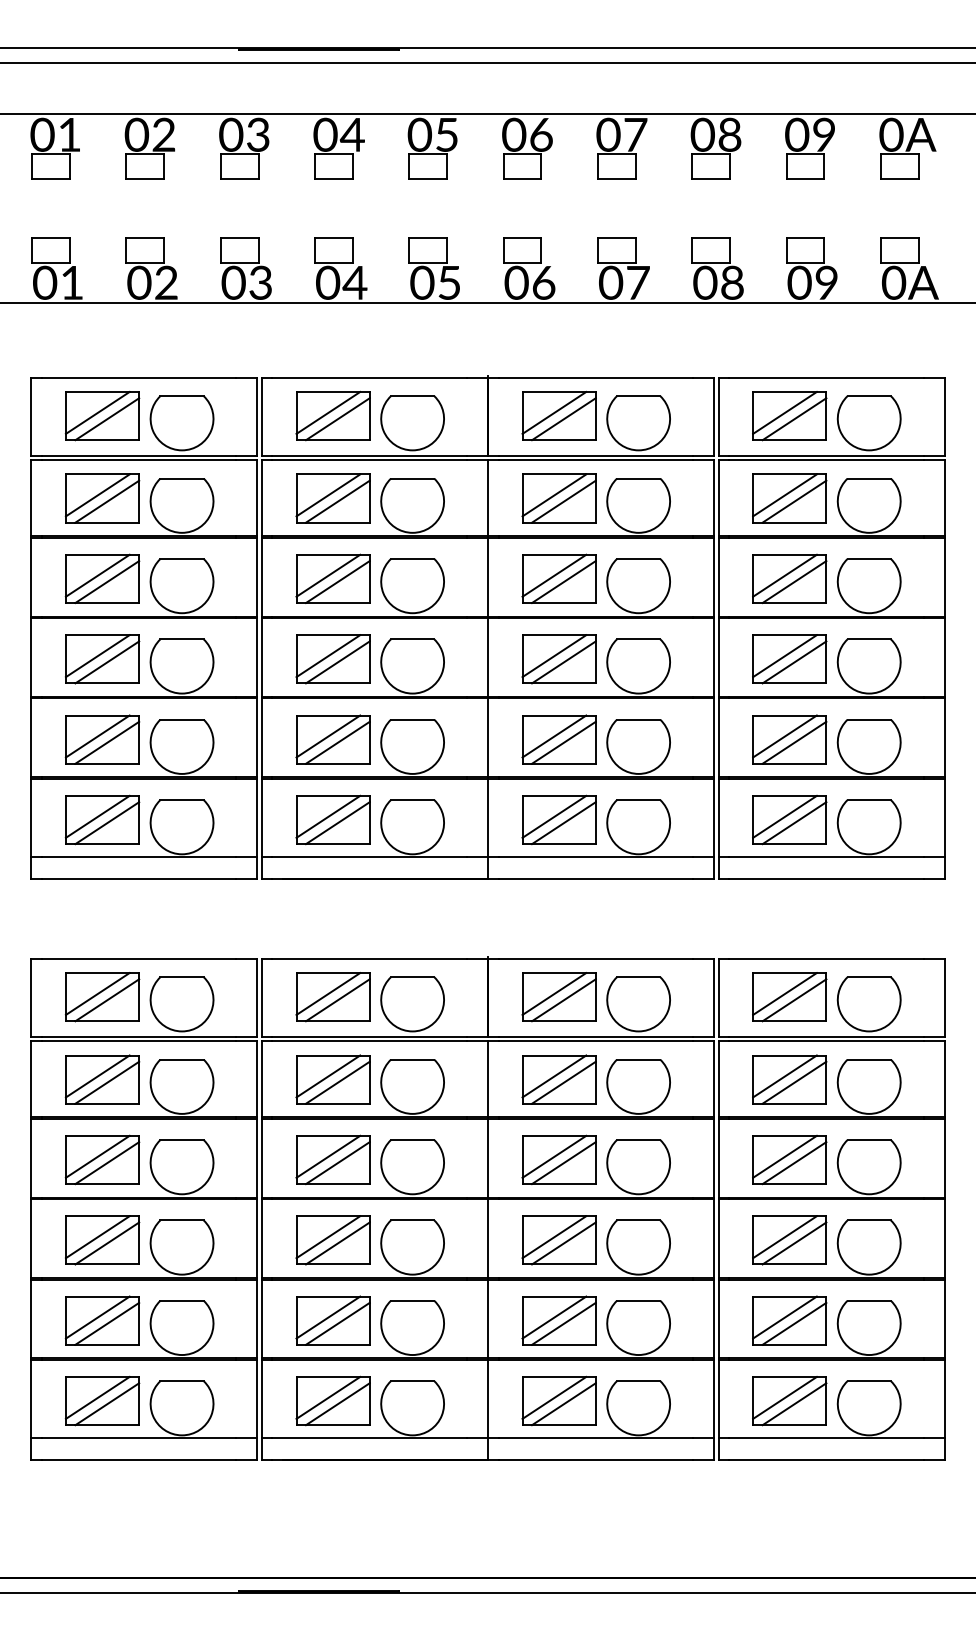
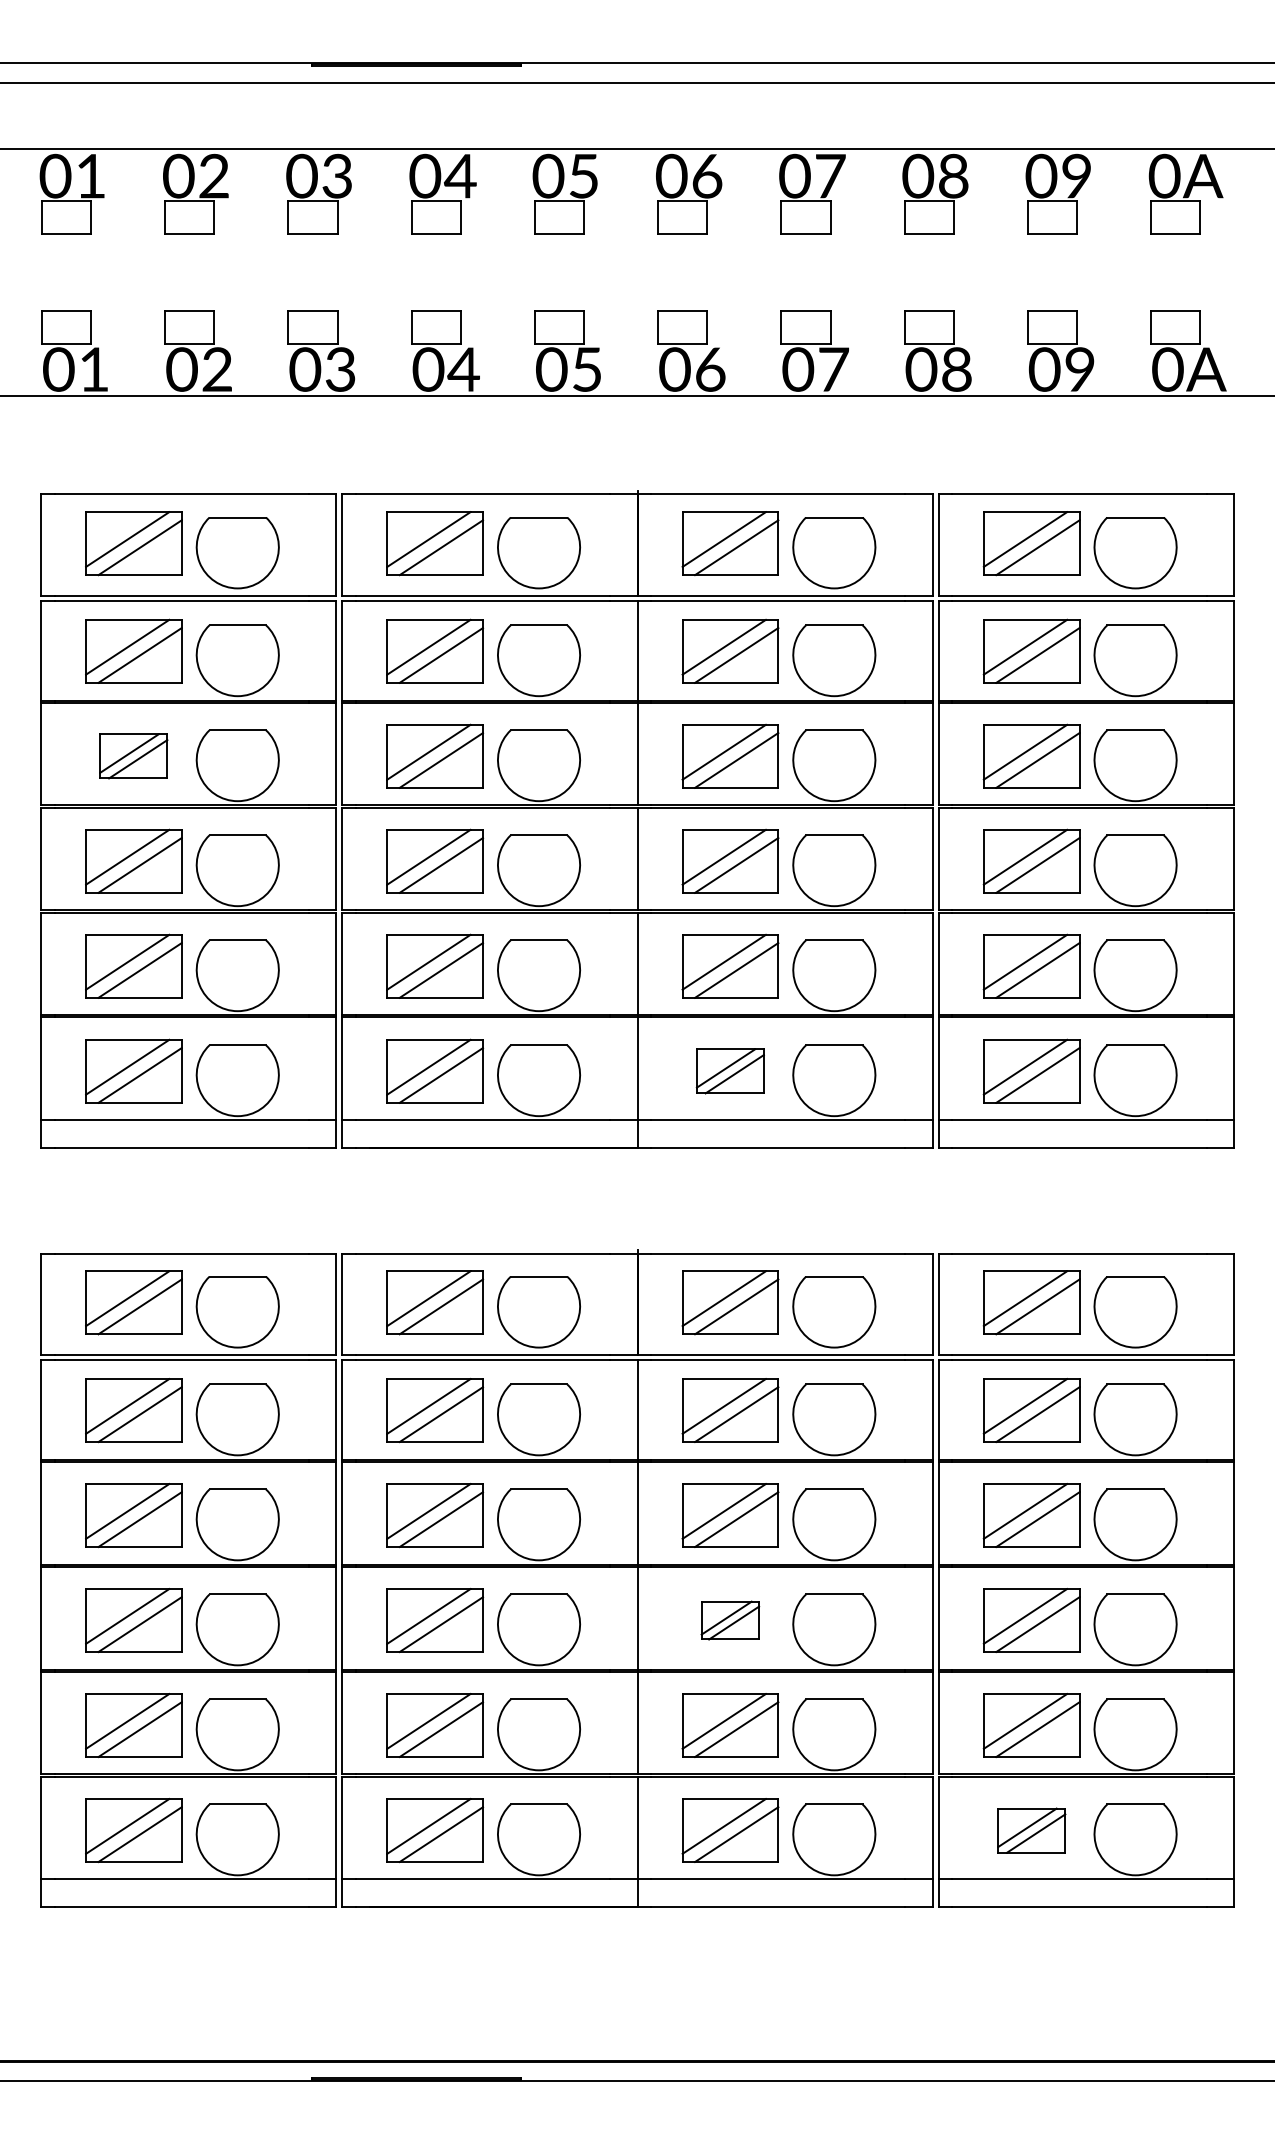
part: (102, 578) -> (133, 755), size x0.7
part: (558, 819) -> (729, 1070), size x0.7
part: (558, 1240) -> (729, 1620), size x0.6
part: (789, 1401) -> (1031, 1831), size x0.7

